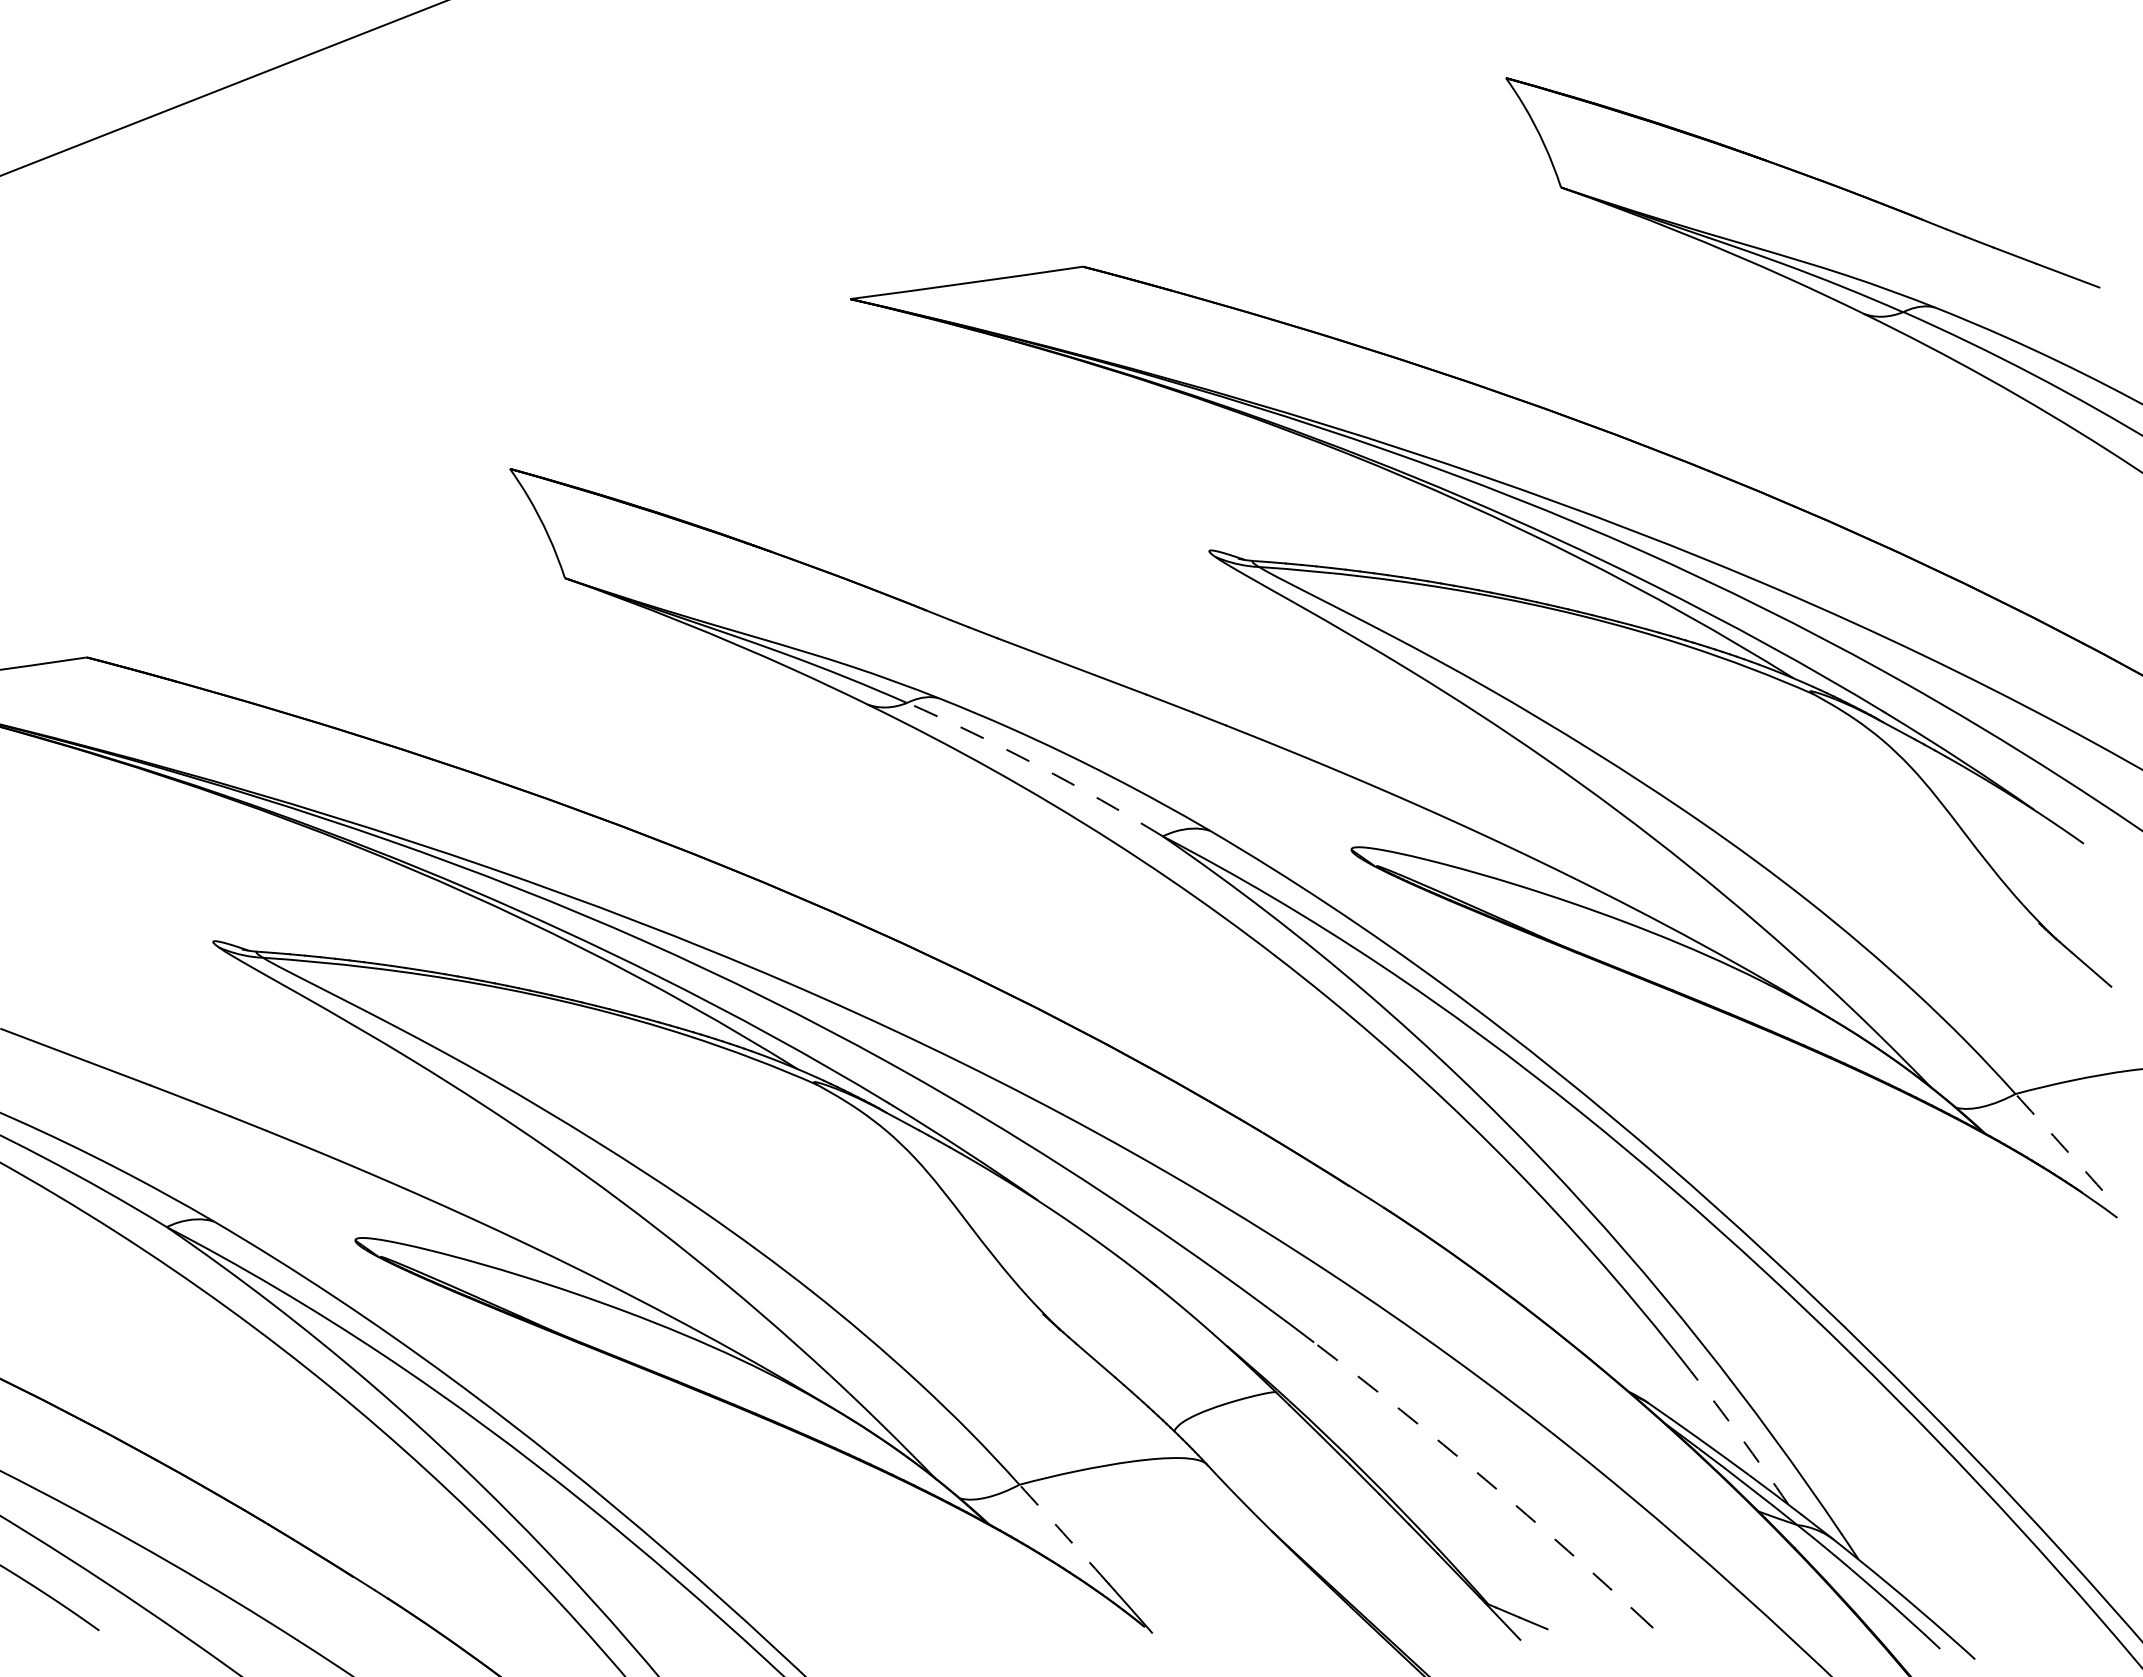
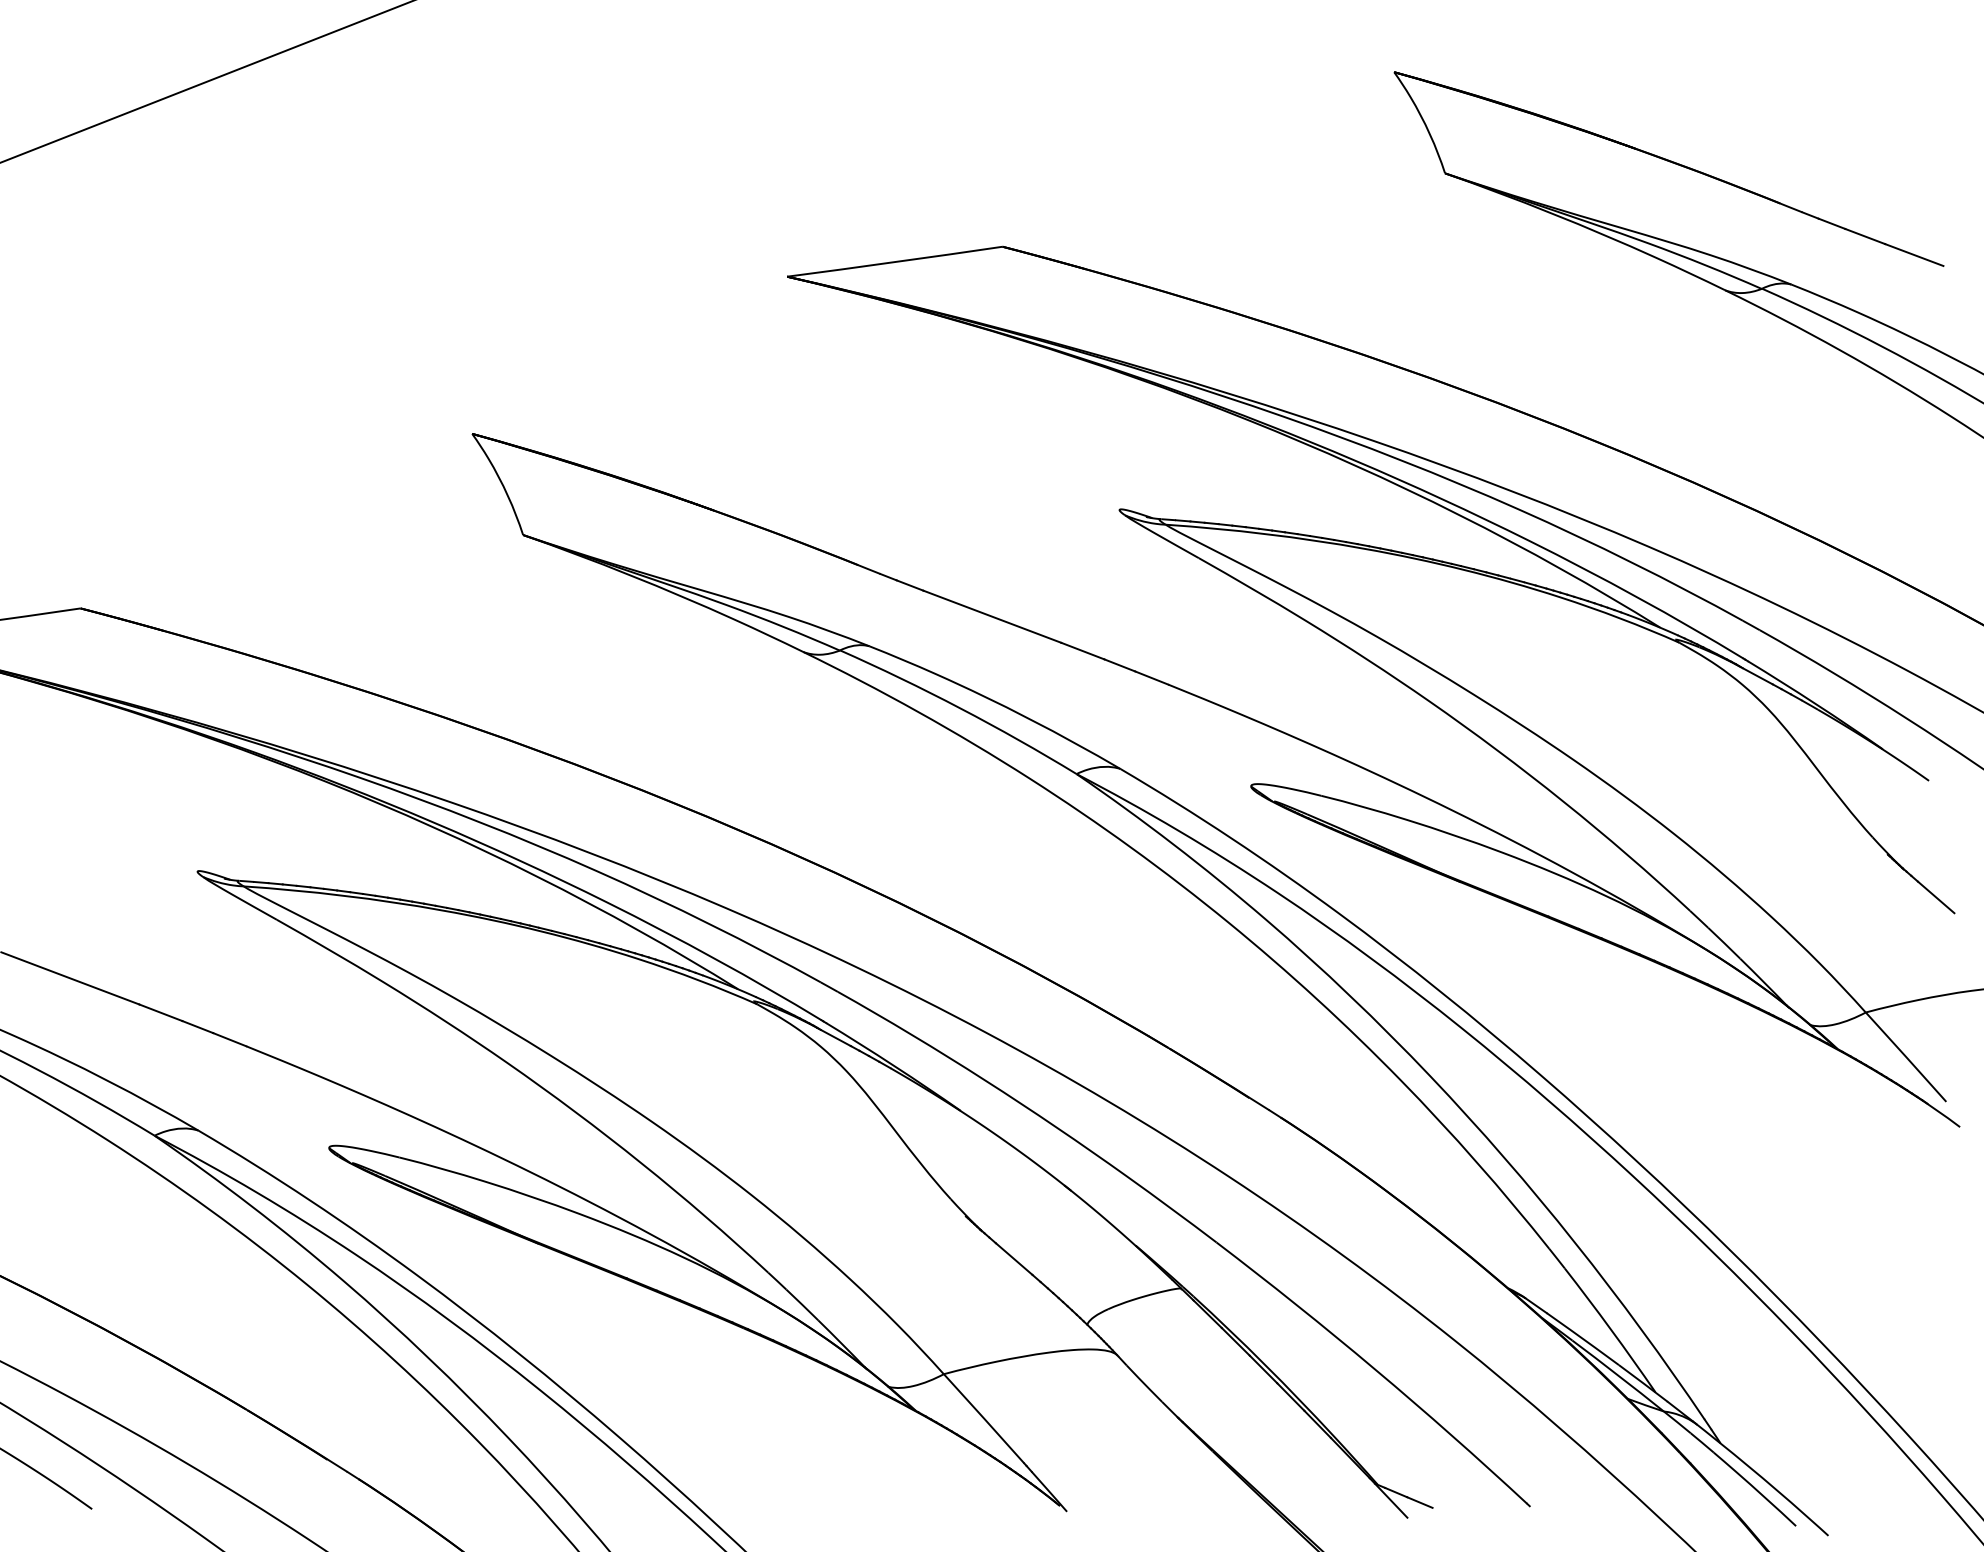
arc: (1037, 765) -> (960, 708), dashed -> solid
arc: (2059, 1142) -> (1906, 1057), dashed -> solid
arc: (1740, 1436) -> (1611, 1329), dashed -> solid
arc: (1485, 1479) -> (1375, 1369), dashed -> solid
arc: (1063, 1532) -> (984, 1418), dashed -> solid

